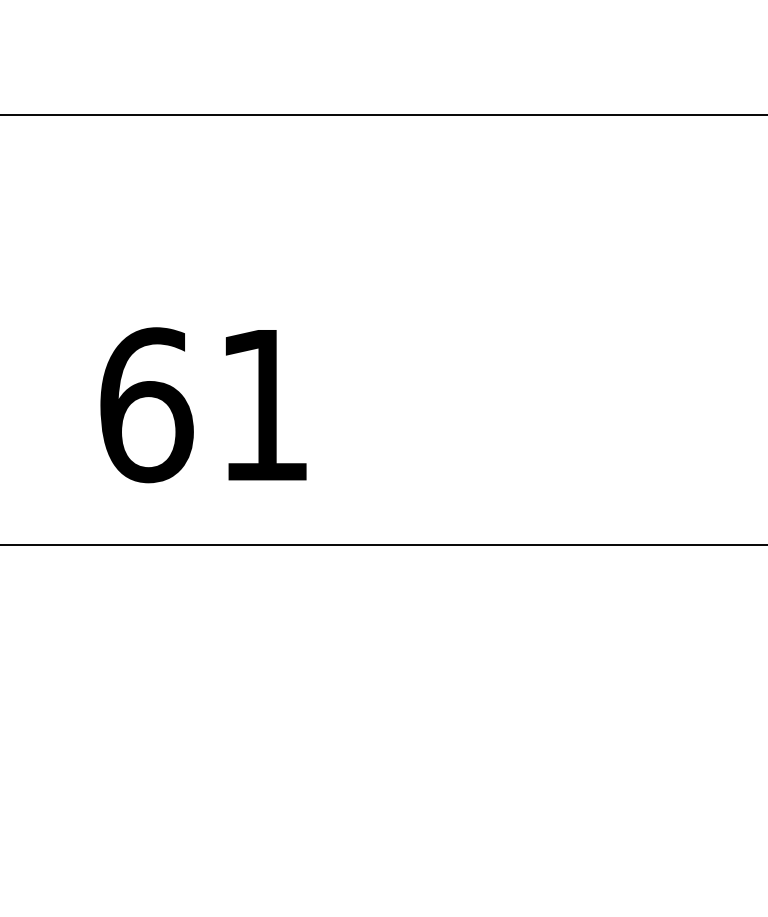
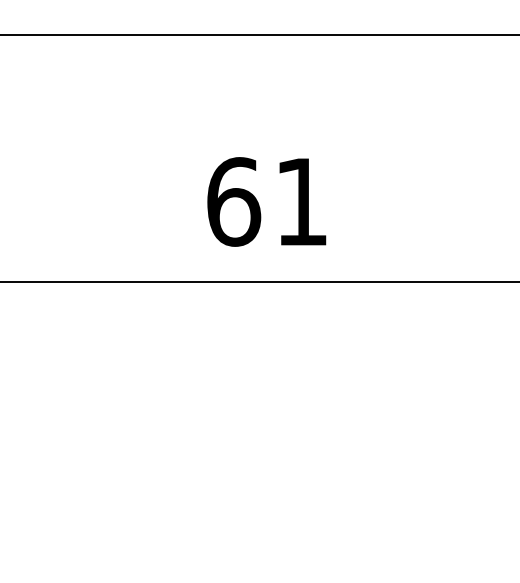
text: (203, 404) -> (266, 201), moved

